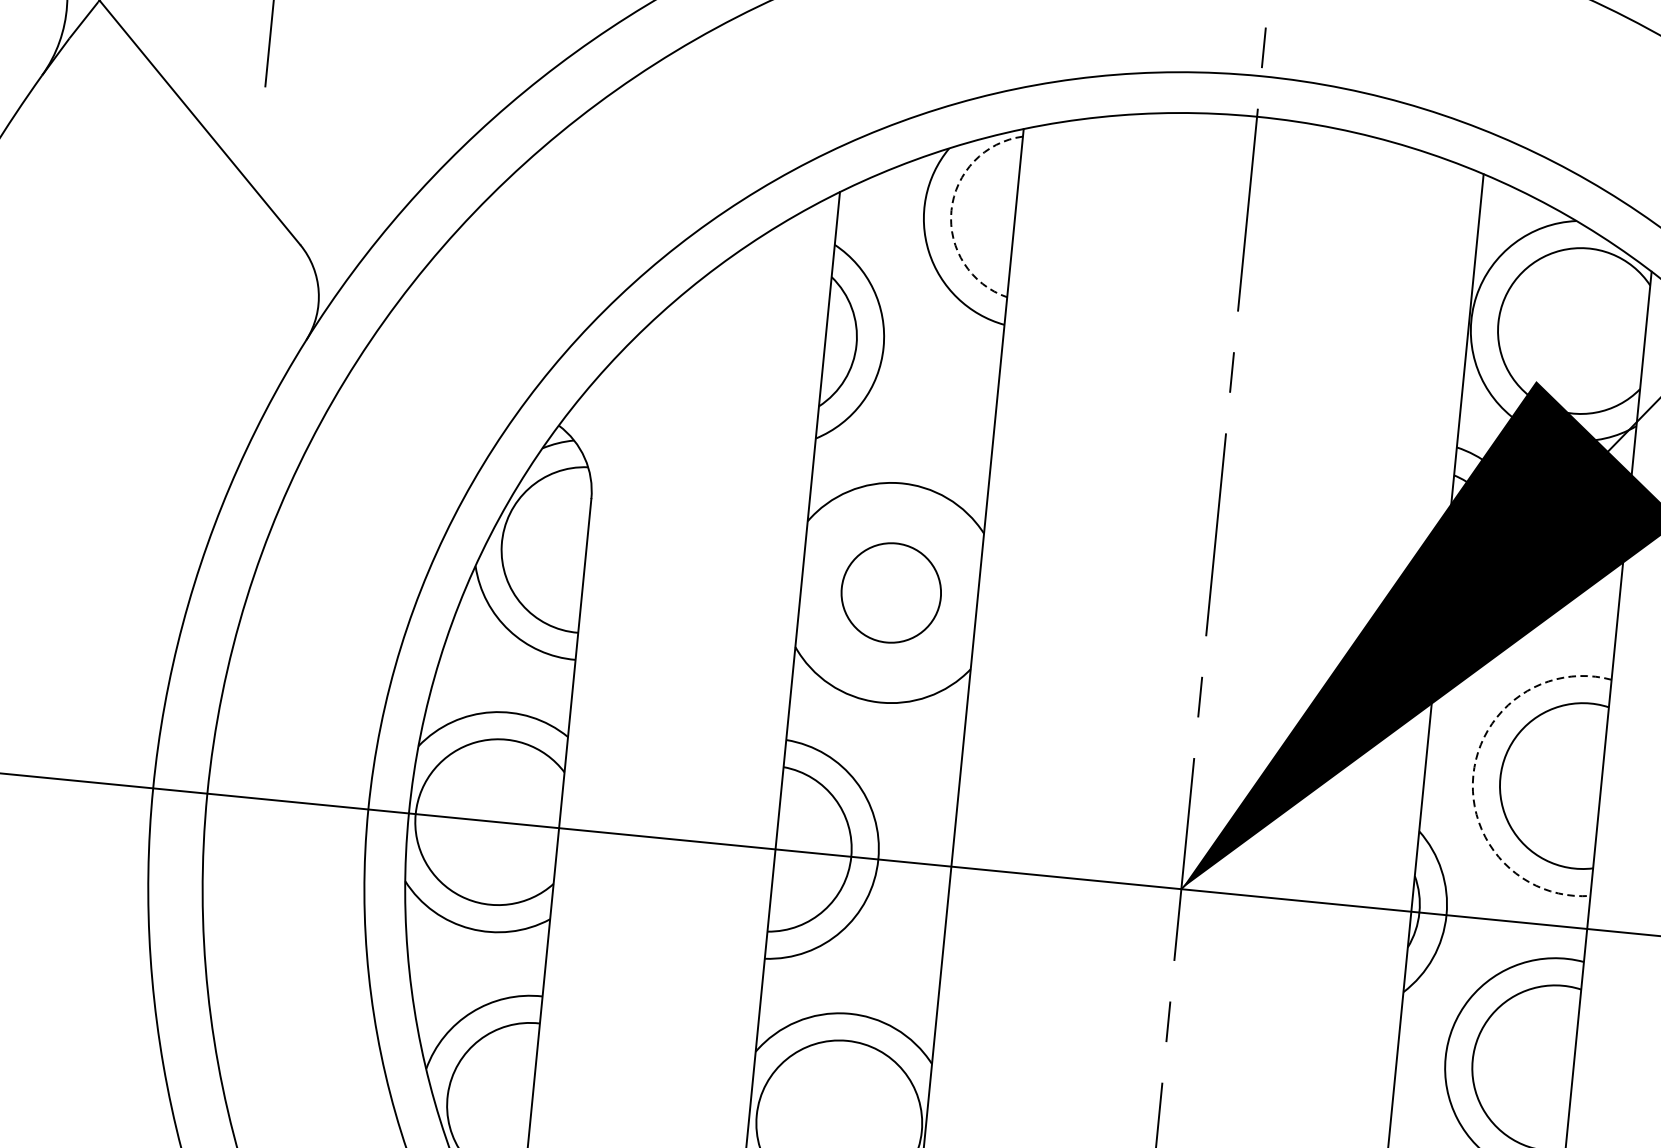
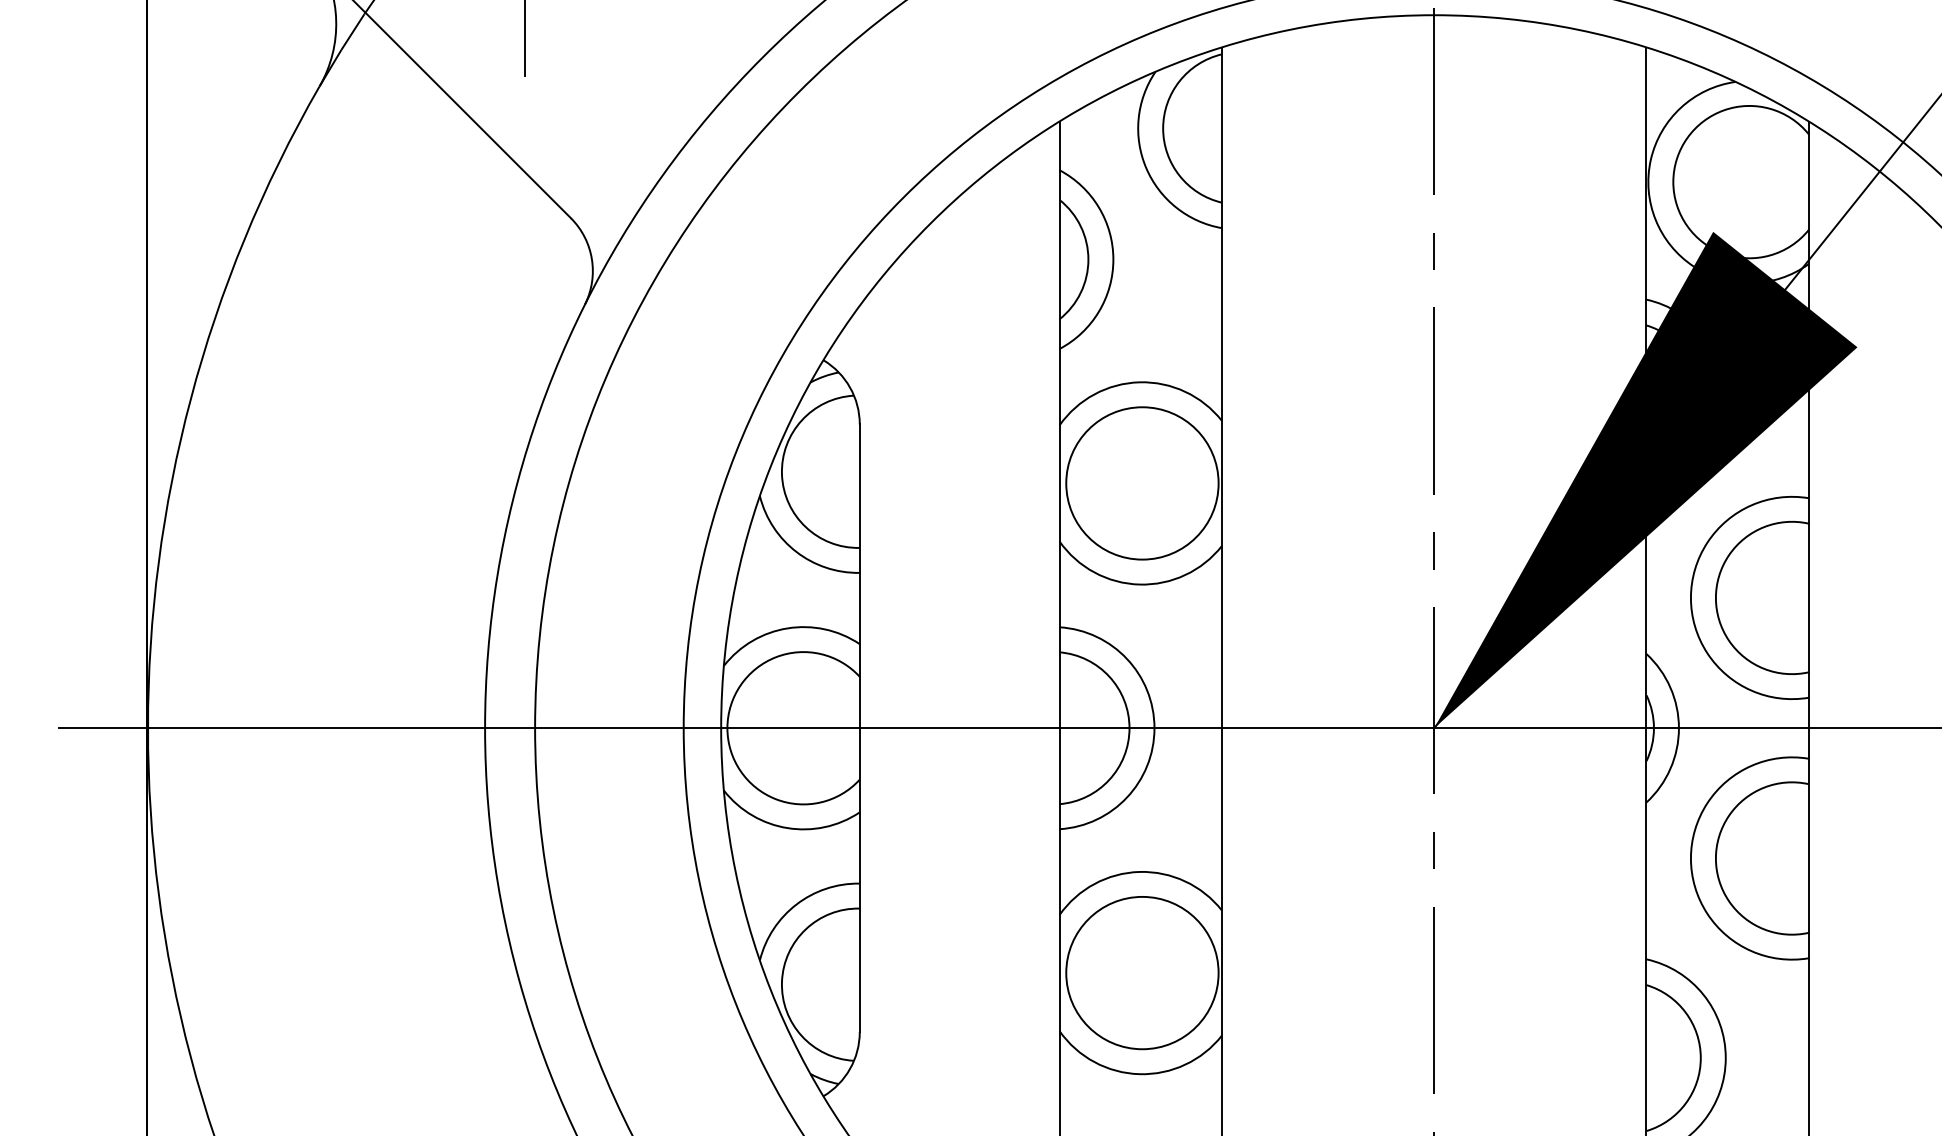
arc: (951, 210) -> (1163, 128), dashed -> solid
circle: (891, 593) -> (1142, 483), size x1.67
arc: (1472, 774) -> (1690, 597), dashed -> solid

